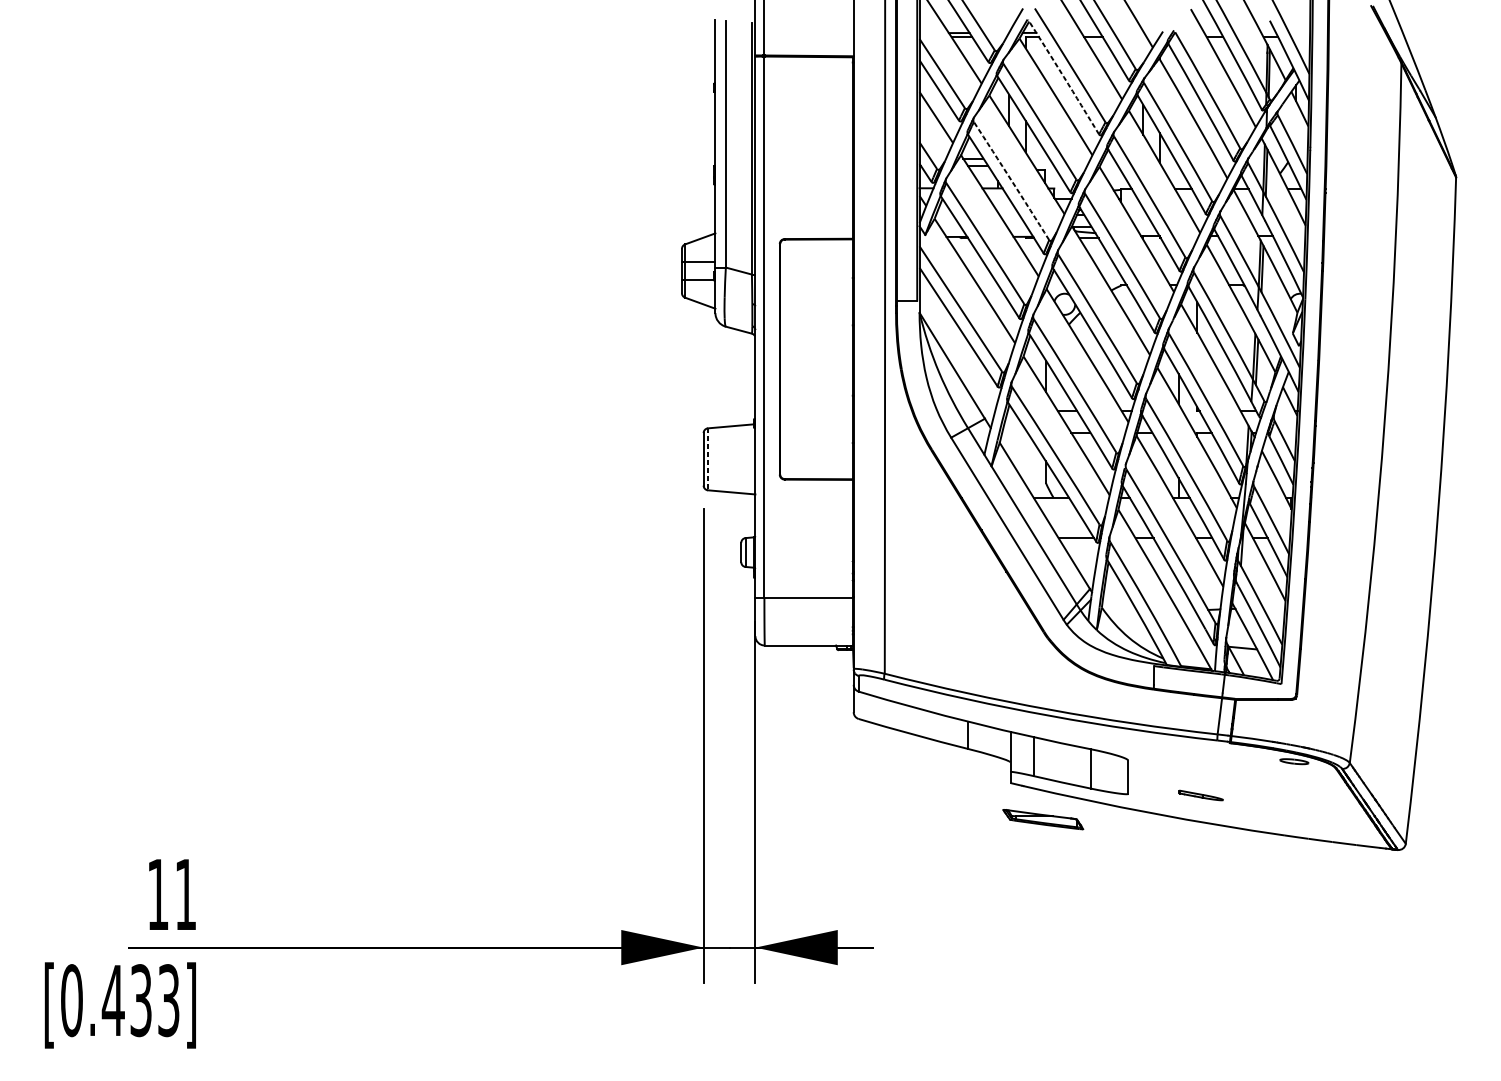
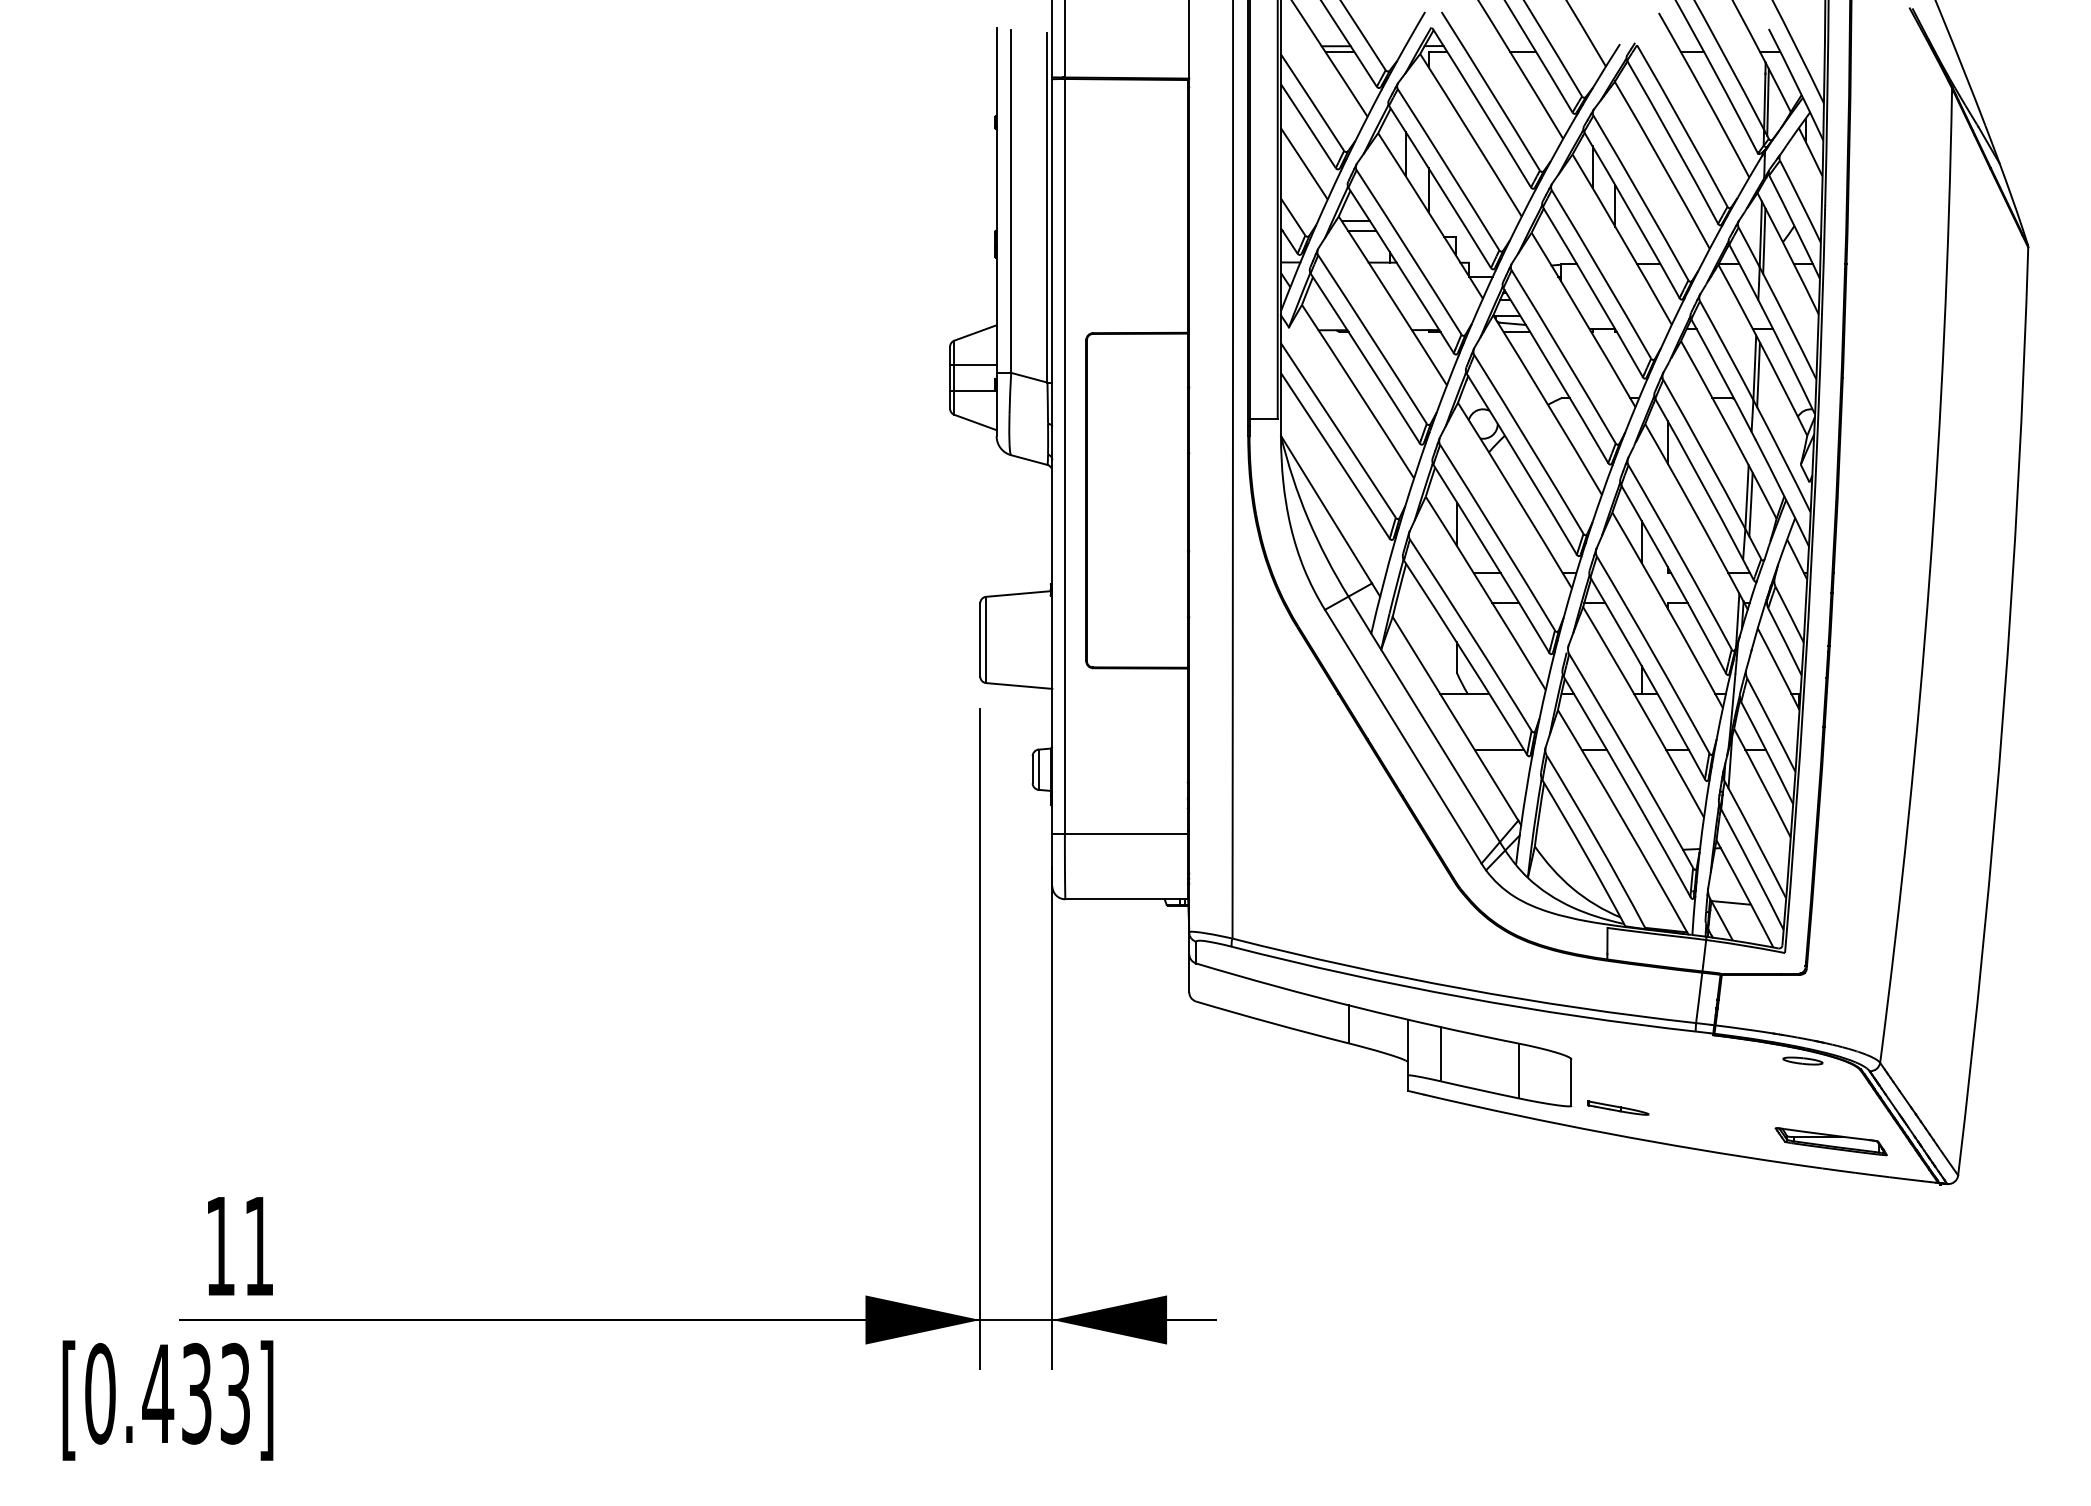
arc: (1063, 77) -> (1481, 107), dashed -> solid
arc: (1011, 181) -> (1409, 252), dashed -> solid
line: (708, 459) -> (986, 640), dashed -> solid
part: (1201, 795) -> (1618, 1107), moved
part: (1042, 819) -> (1830, 1141), moved

